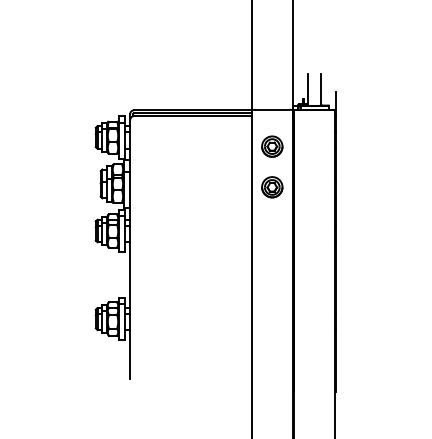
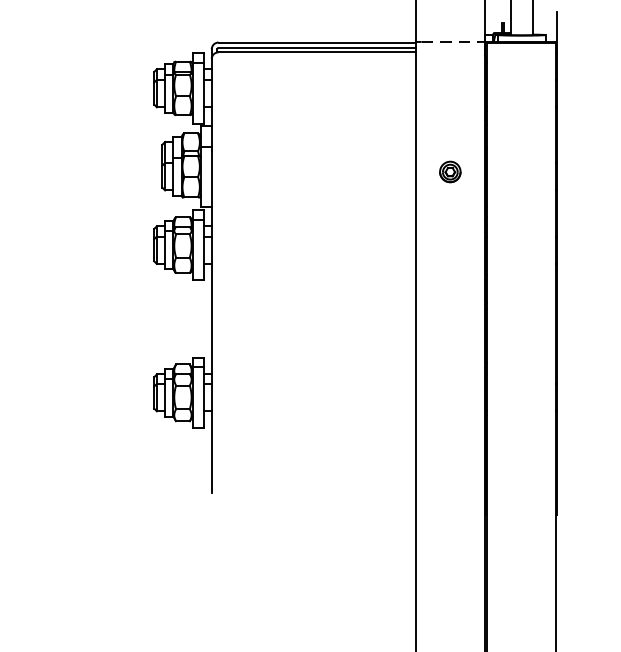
line: (272, 109) -> (450, 41), solid -> dashed
part: (272, 146) -> (450, 103), removed
part: (272, 187) -> (450, 172), size x0.6

